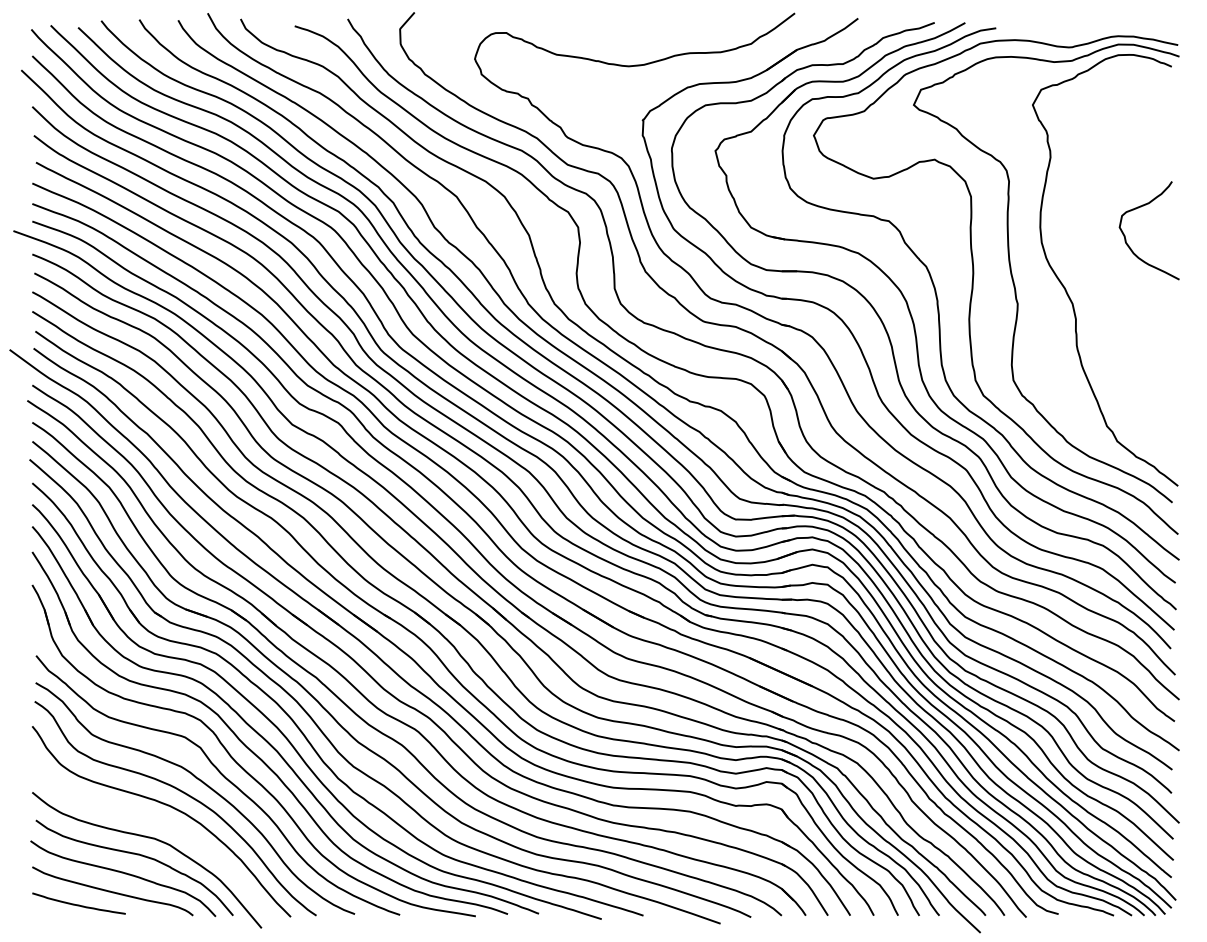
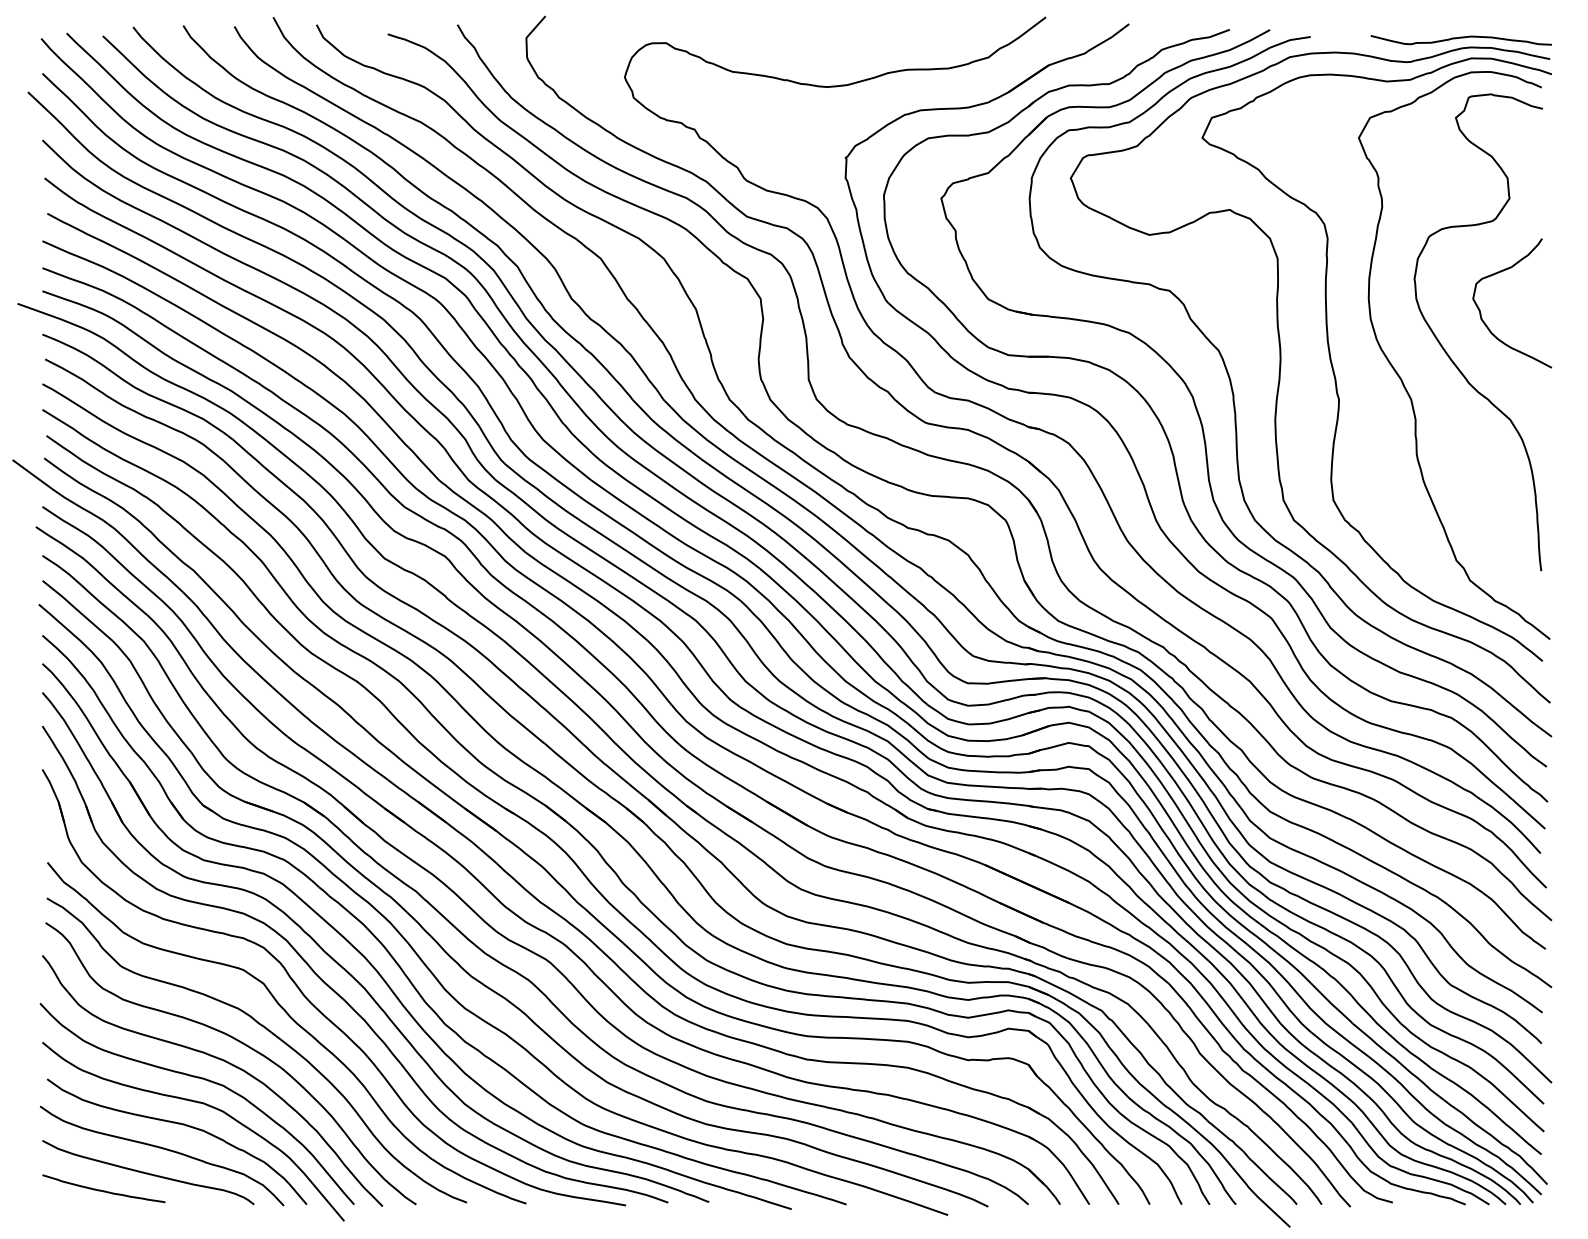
curve: (1110, 29) -> (1460, 38), added
curve: (1100, 268) -> (1447, 352), added
curve: (153, 820) -> (201, 1079), added

